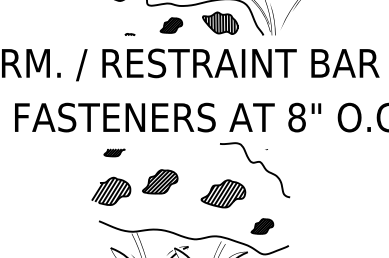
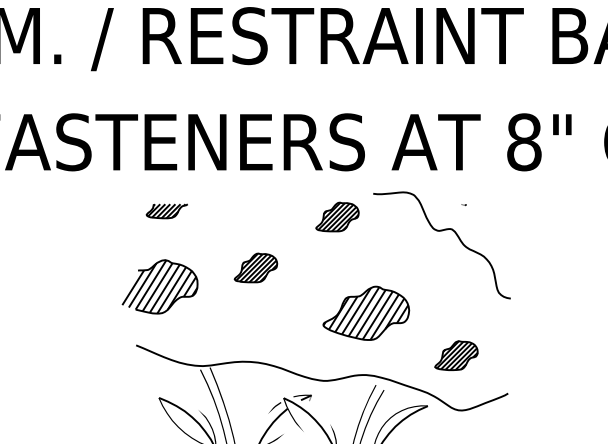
part: (201, 155) -> (337, 216), added
part: (159, 181) -> (254, 267), size x0.62
part: (223, 193) -> (366, 312), moved

